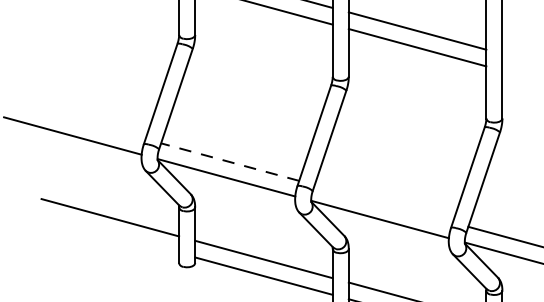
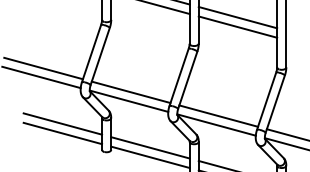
line: (76, 120) -> (43, 68), added
line: (230, 162) -> (131, 92), dashed -> solid
line: (383, 202) -> (218, 115), added
line: (109, 234) -> (62, 133), added

